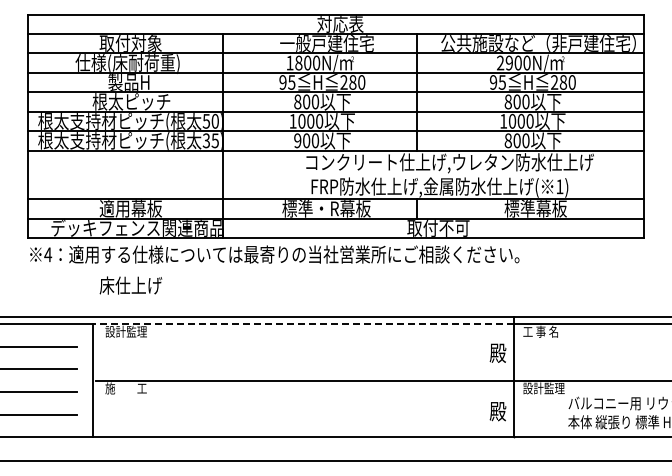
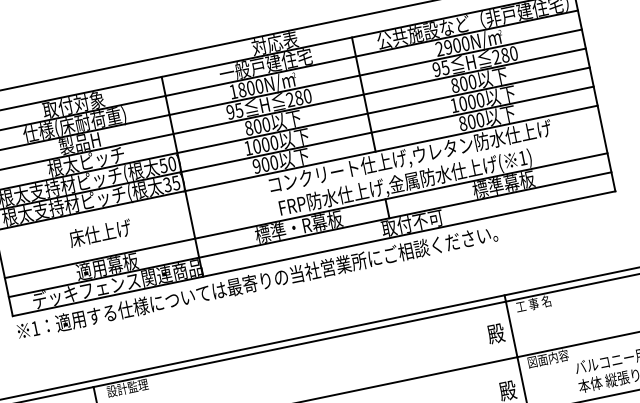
text: (48, 254) -> (35, 328), 4 -> 1
text: (130, 285) -> (99, 233), moved
line: (303, 323) -> (299, 344), dashed -> solid
text: (543, 388) -> (547, 359), 設計監理 -> 図面内容

